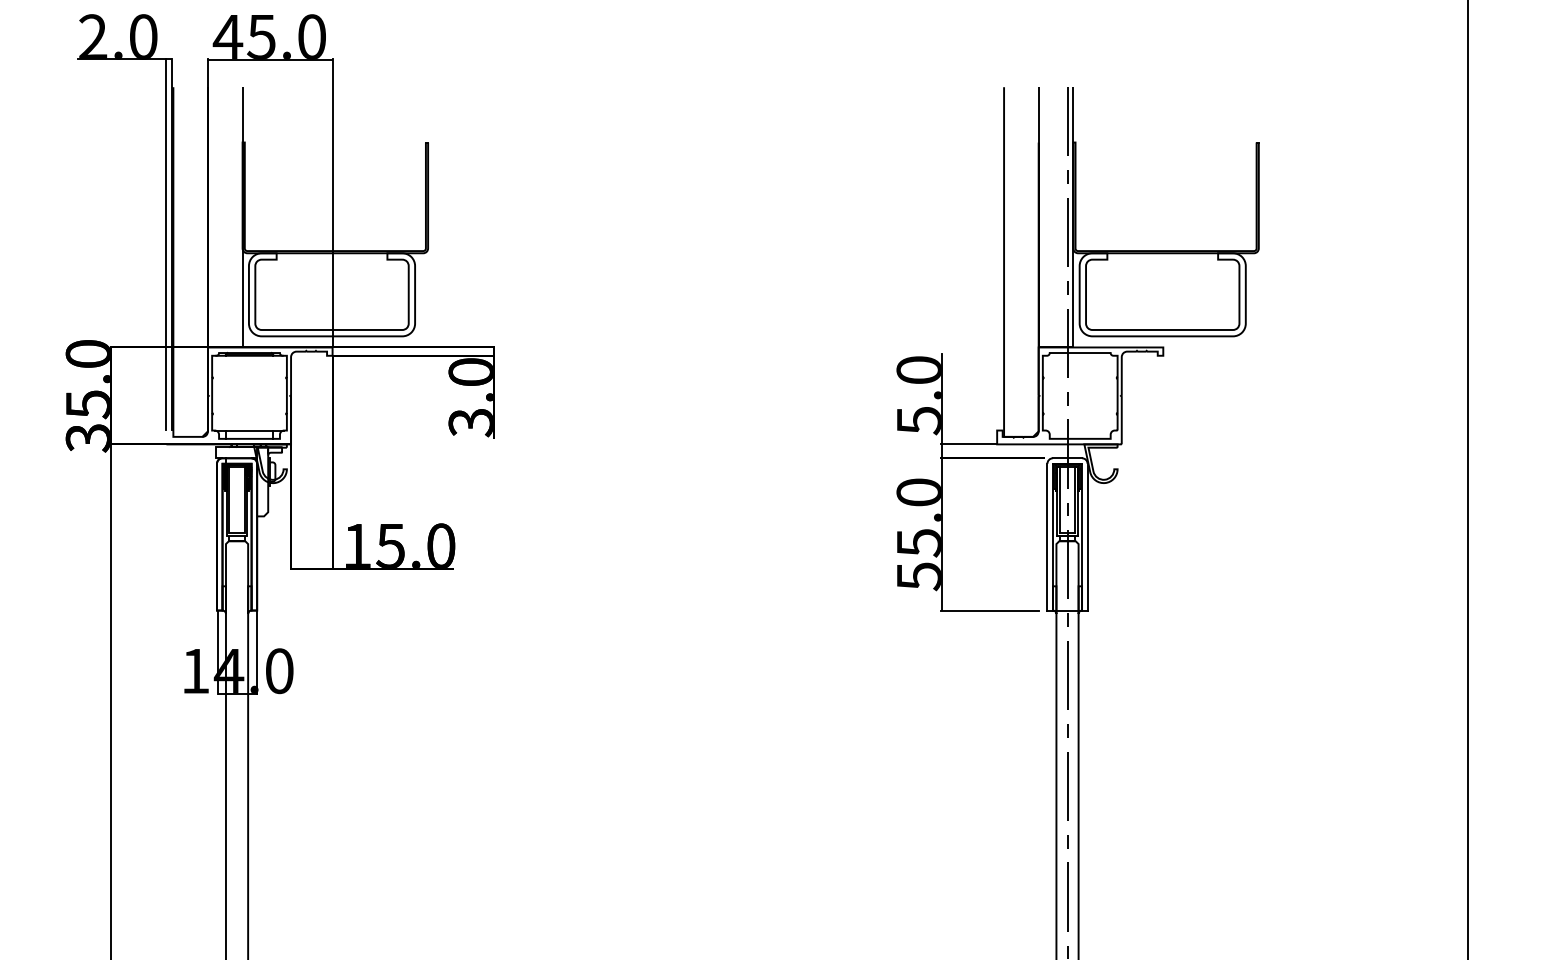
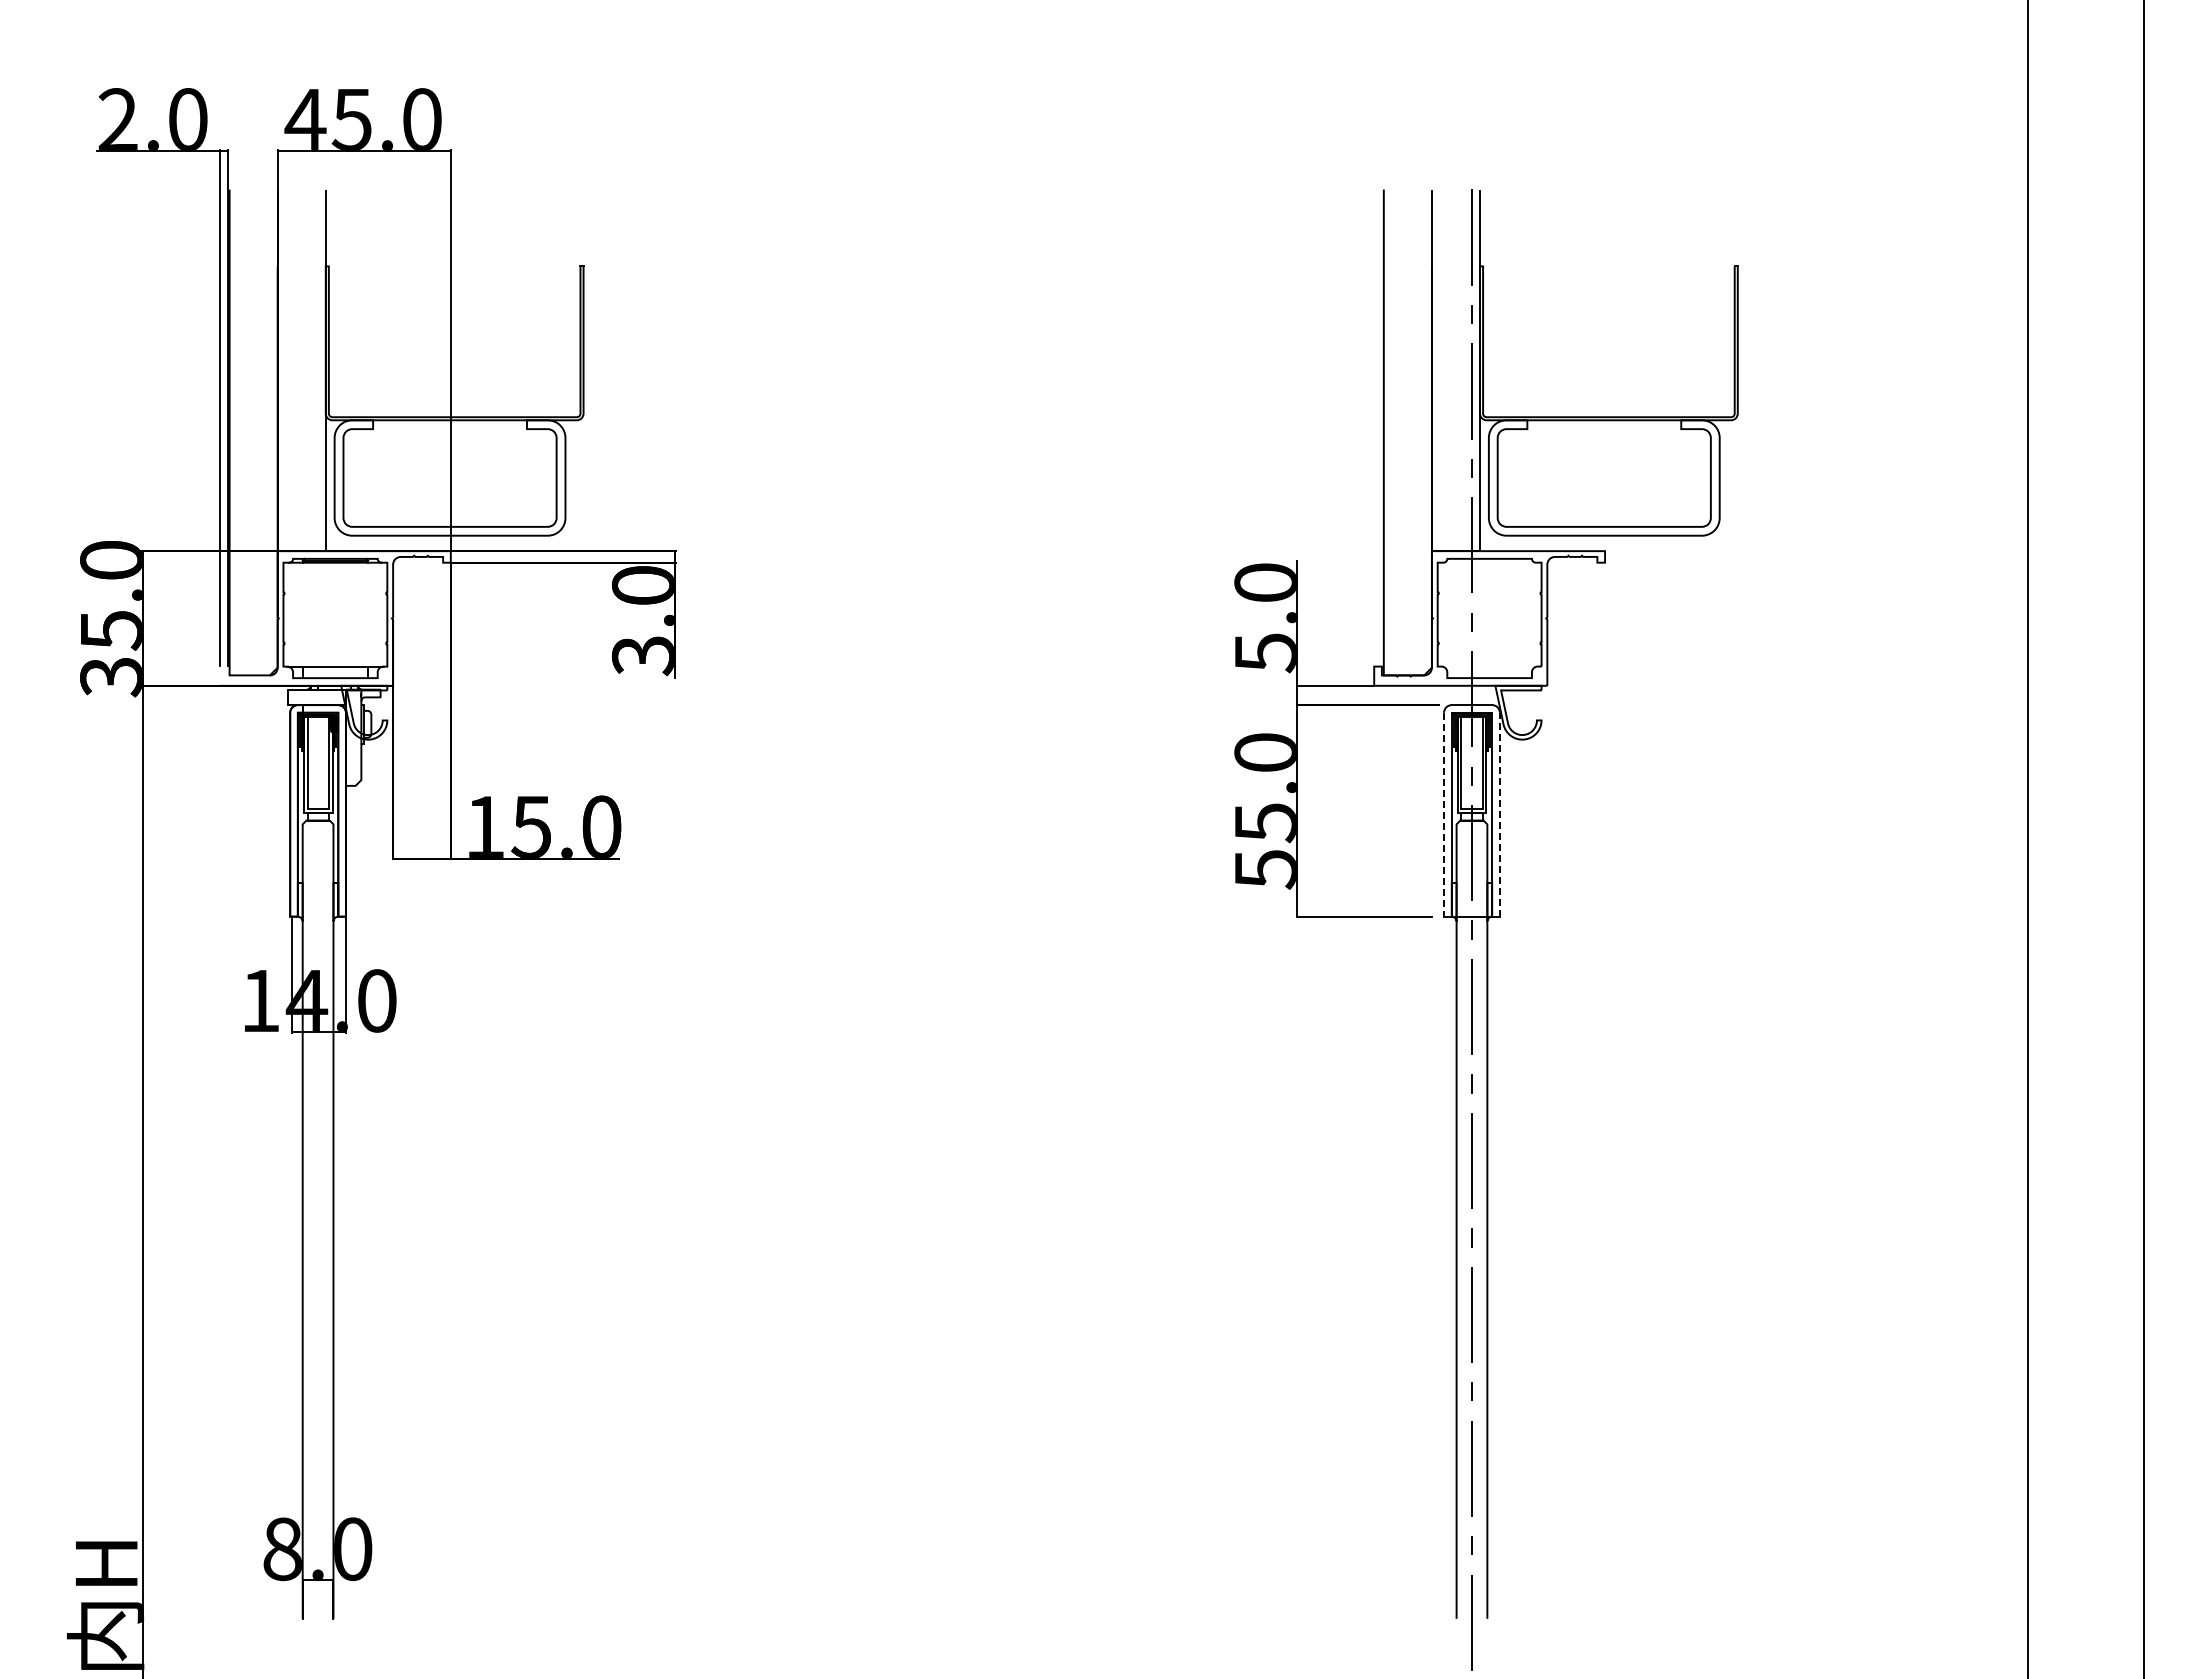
line: (1047, 537) -> (1444, 814), solid -> dashed
line: (1087, 537) -> (1499, 814), solid -> dashed

